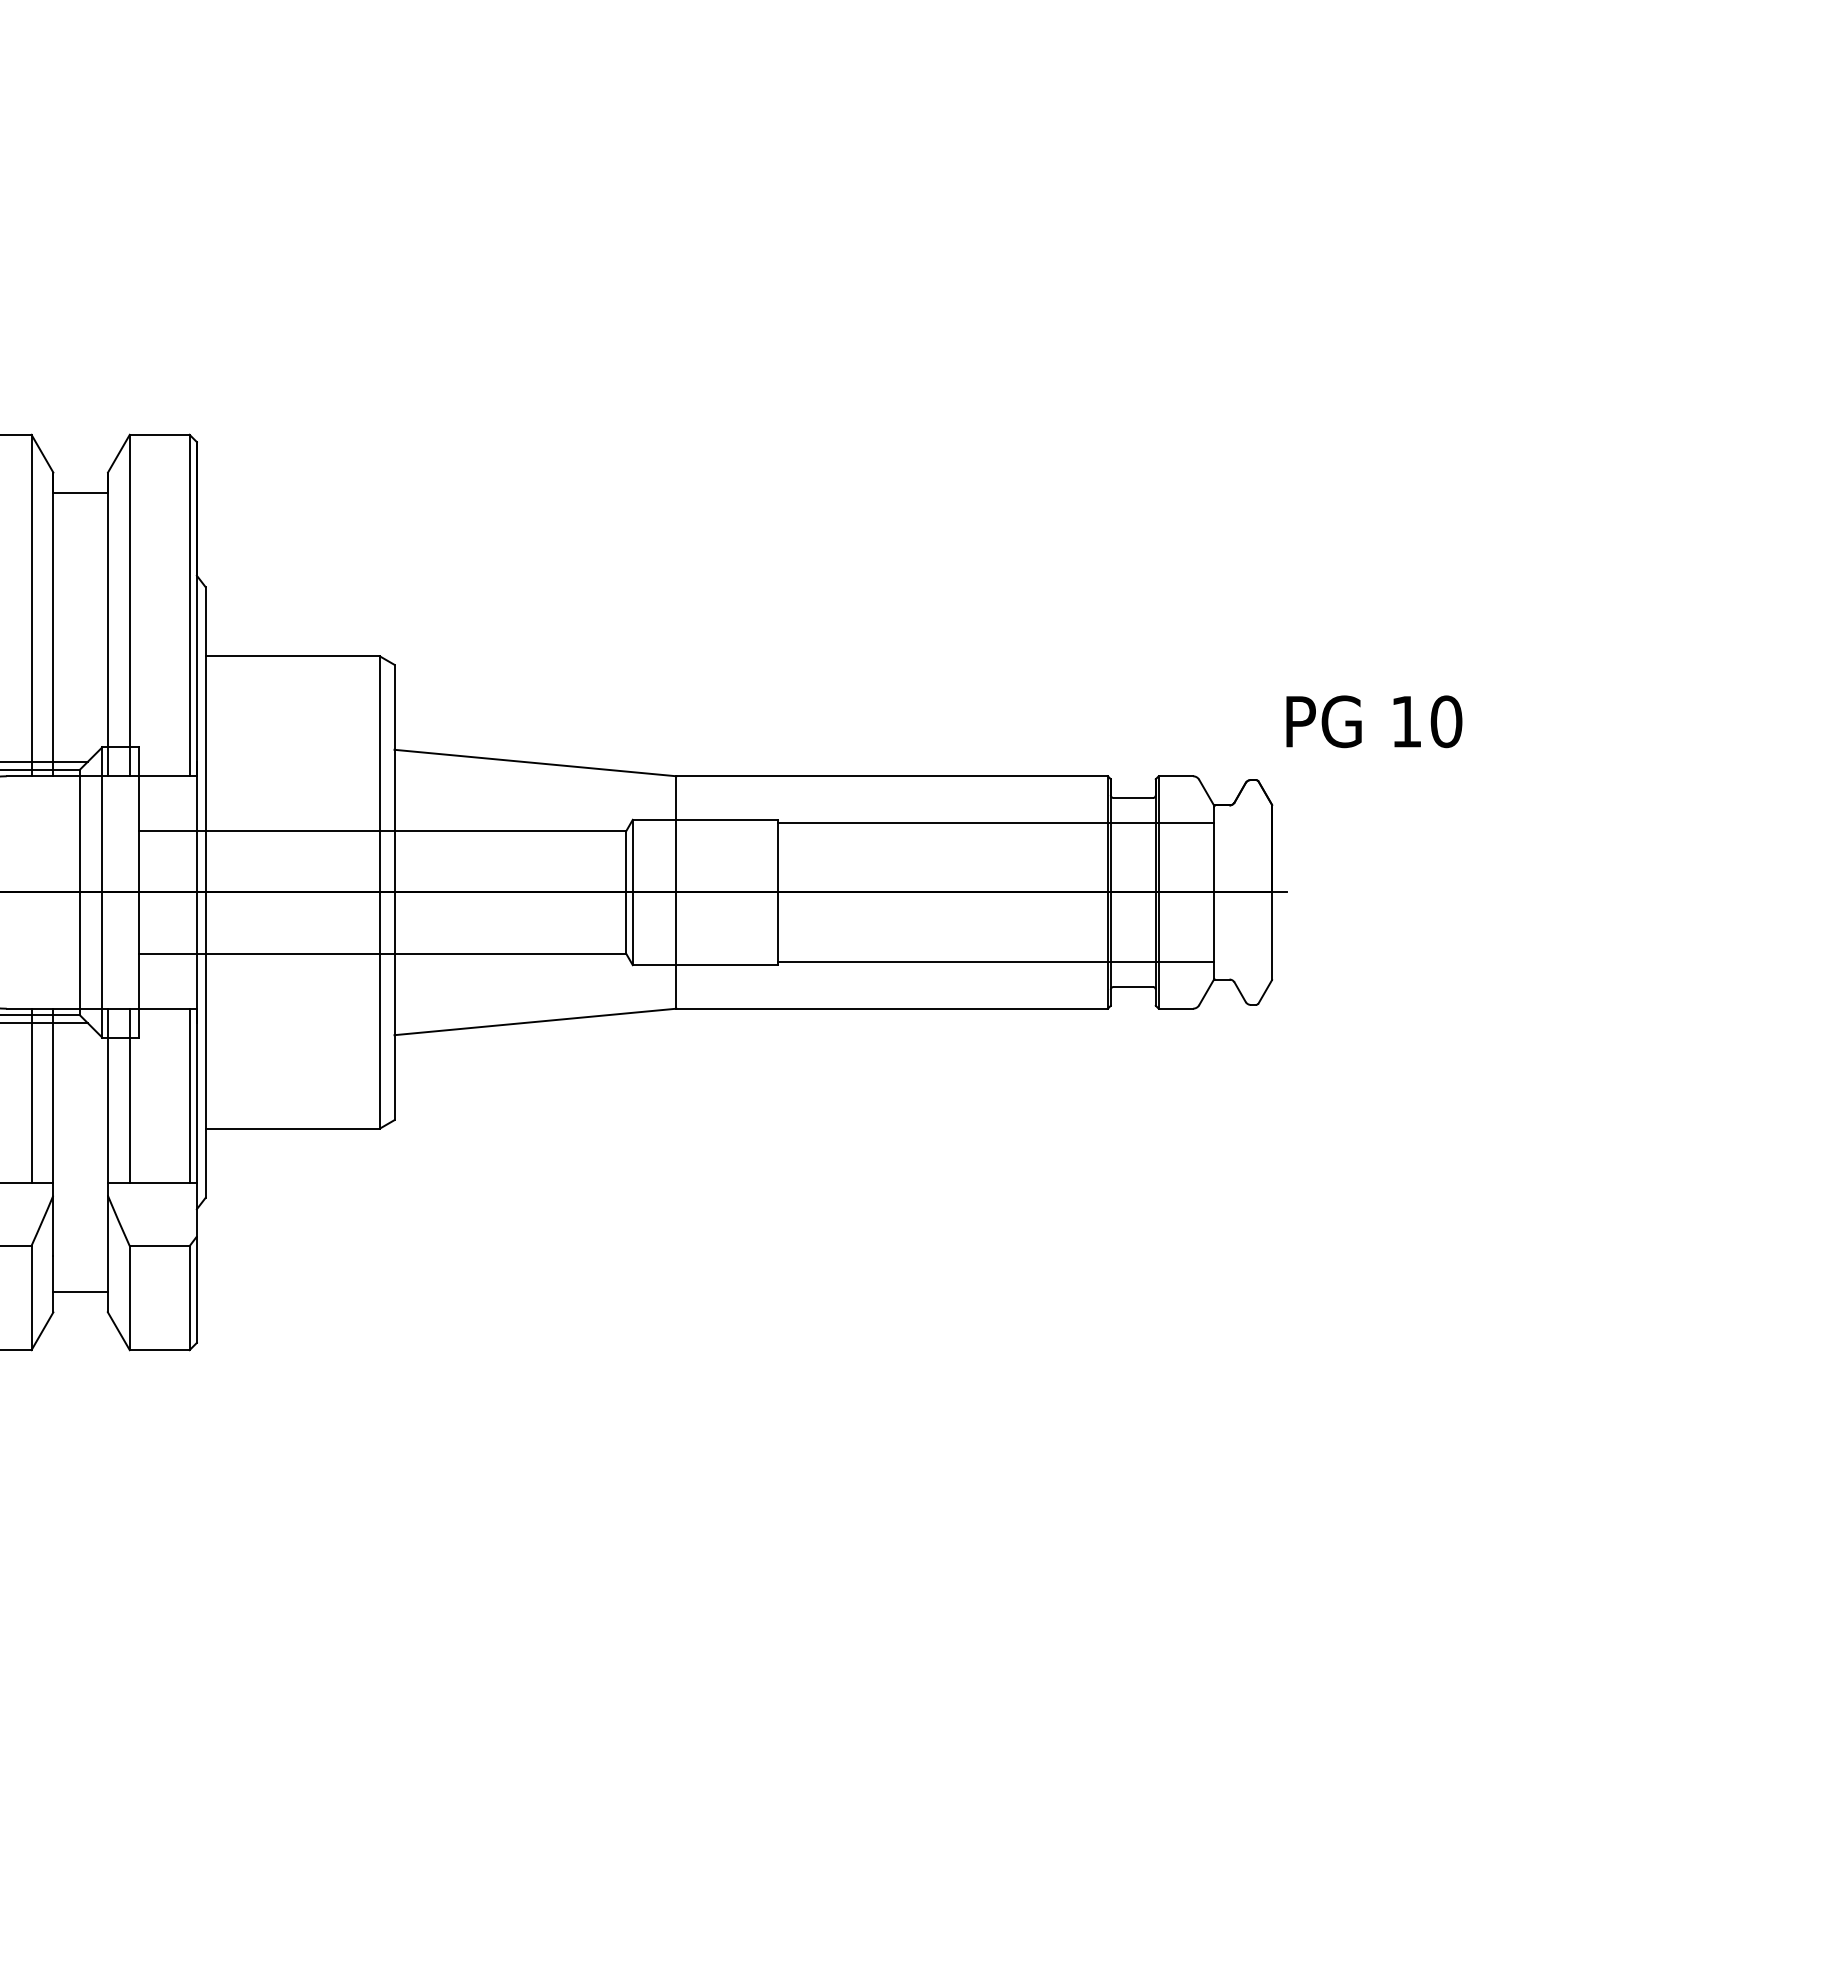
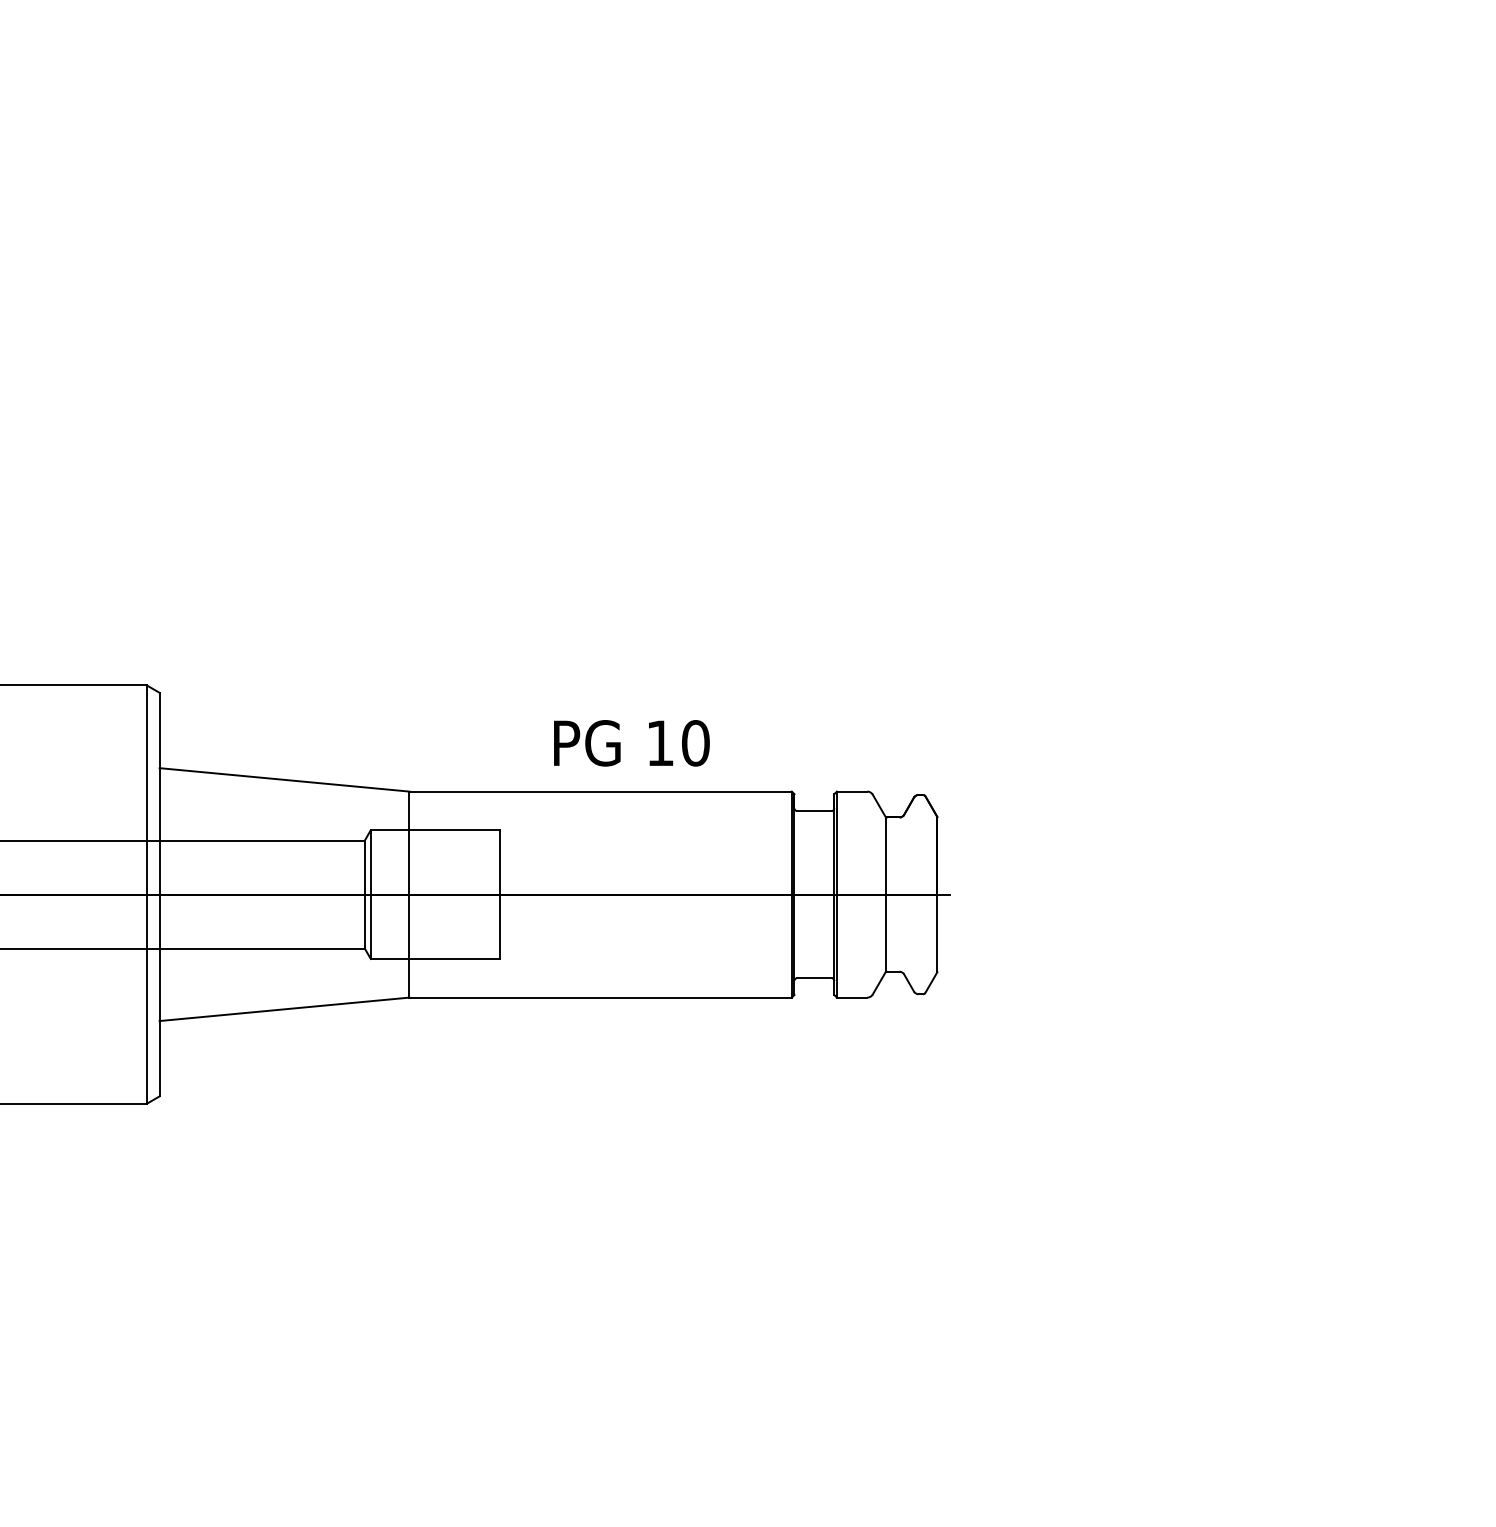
text: (1374, 721) -> (631, 743), moved
line: (995, 822) -> (692, 832), removed
line: (995, 962) -> (692, 956), removed

